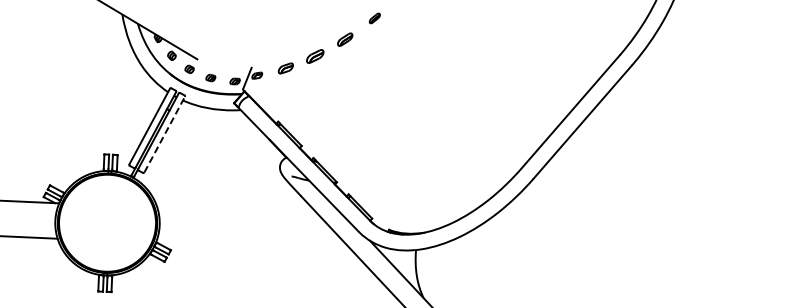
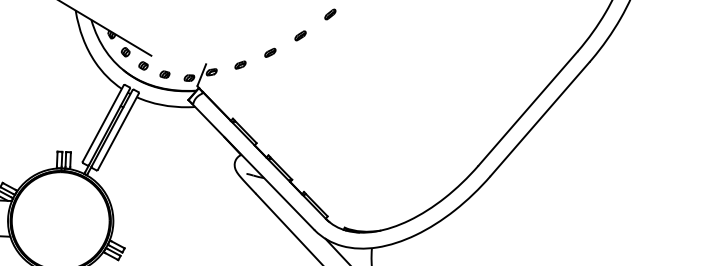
part: (345, 39) -> (300, 35), size x0.71
part: (315, 56) -> (270, 52), size x0.62
part: (285, 68) -> (240, 65), size x0.71
line: (164, 134) -> (118, 131), dashed -> solid

